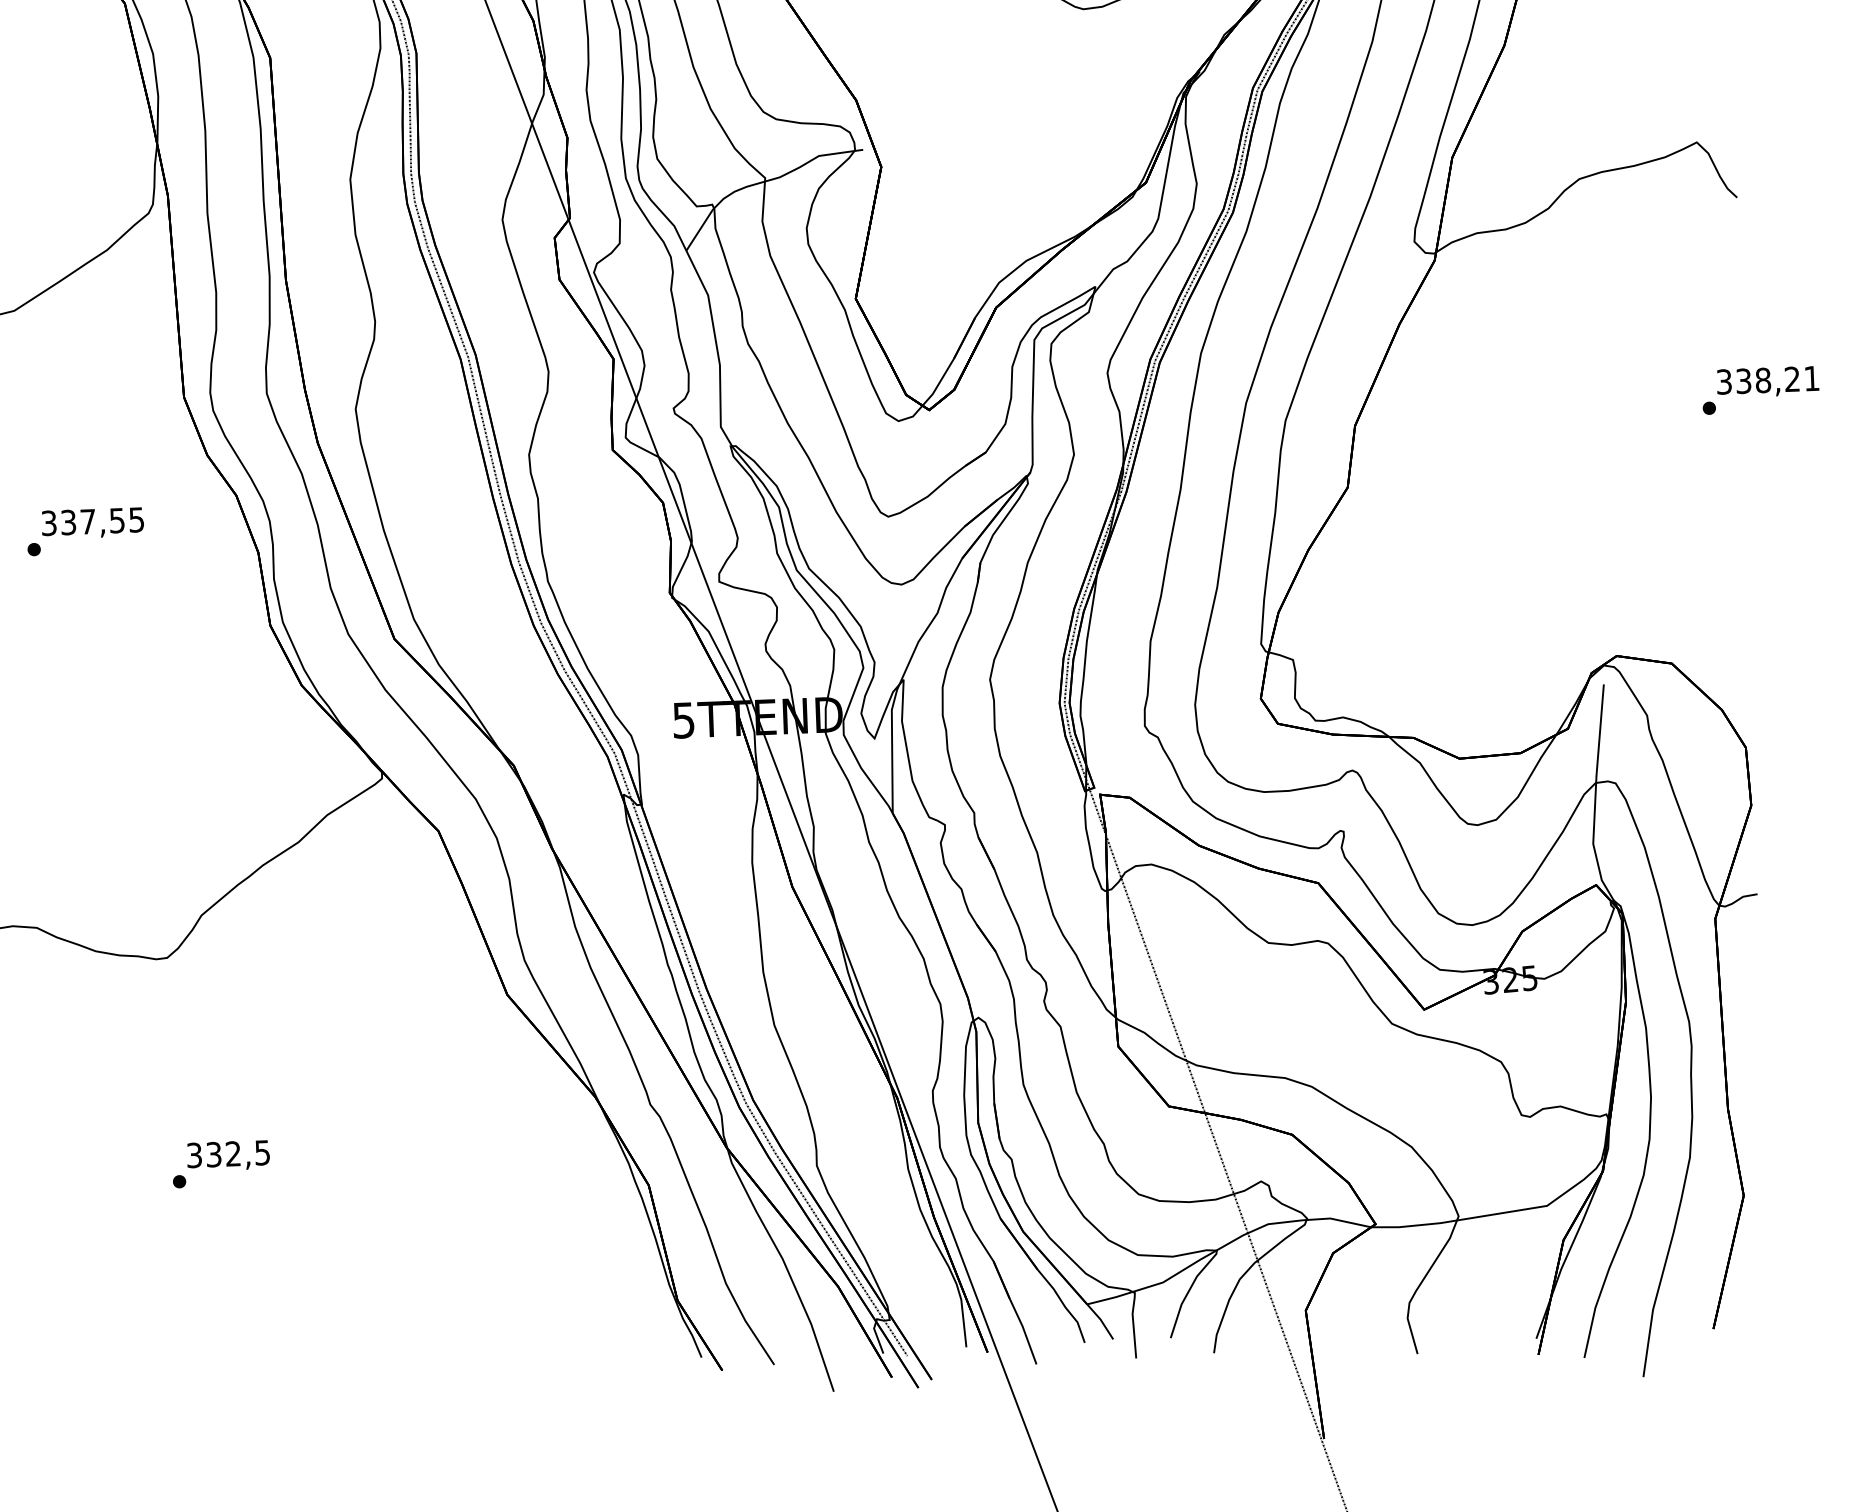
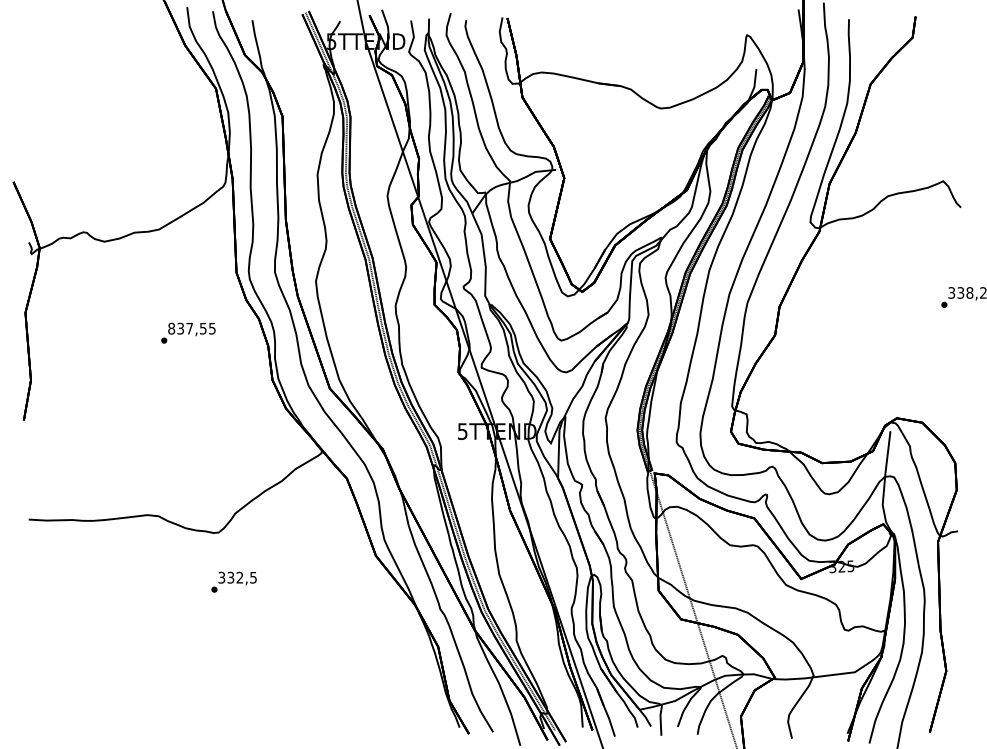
text: (48, 522) -> (171, 328), 337,55 -> 837,55
text: (219, 1162) -> (233, 581), moved

